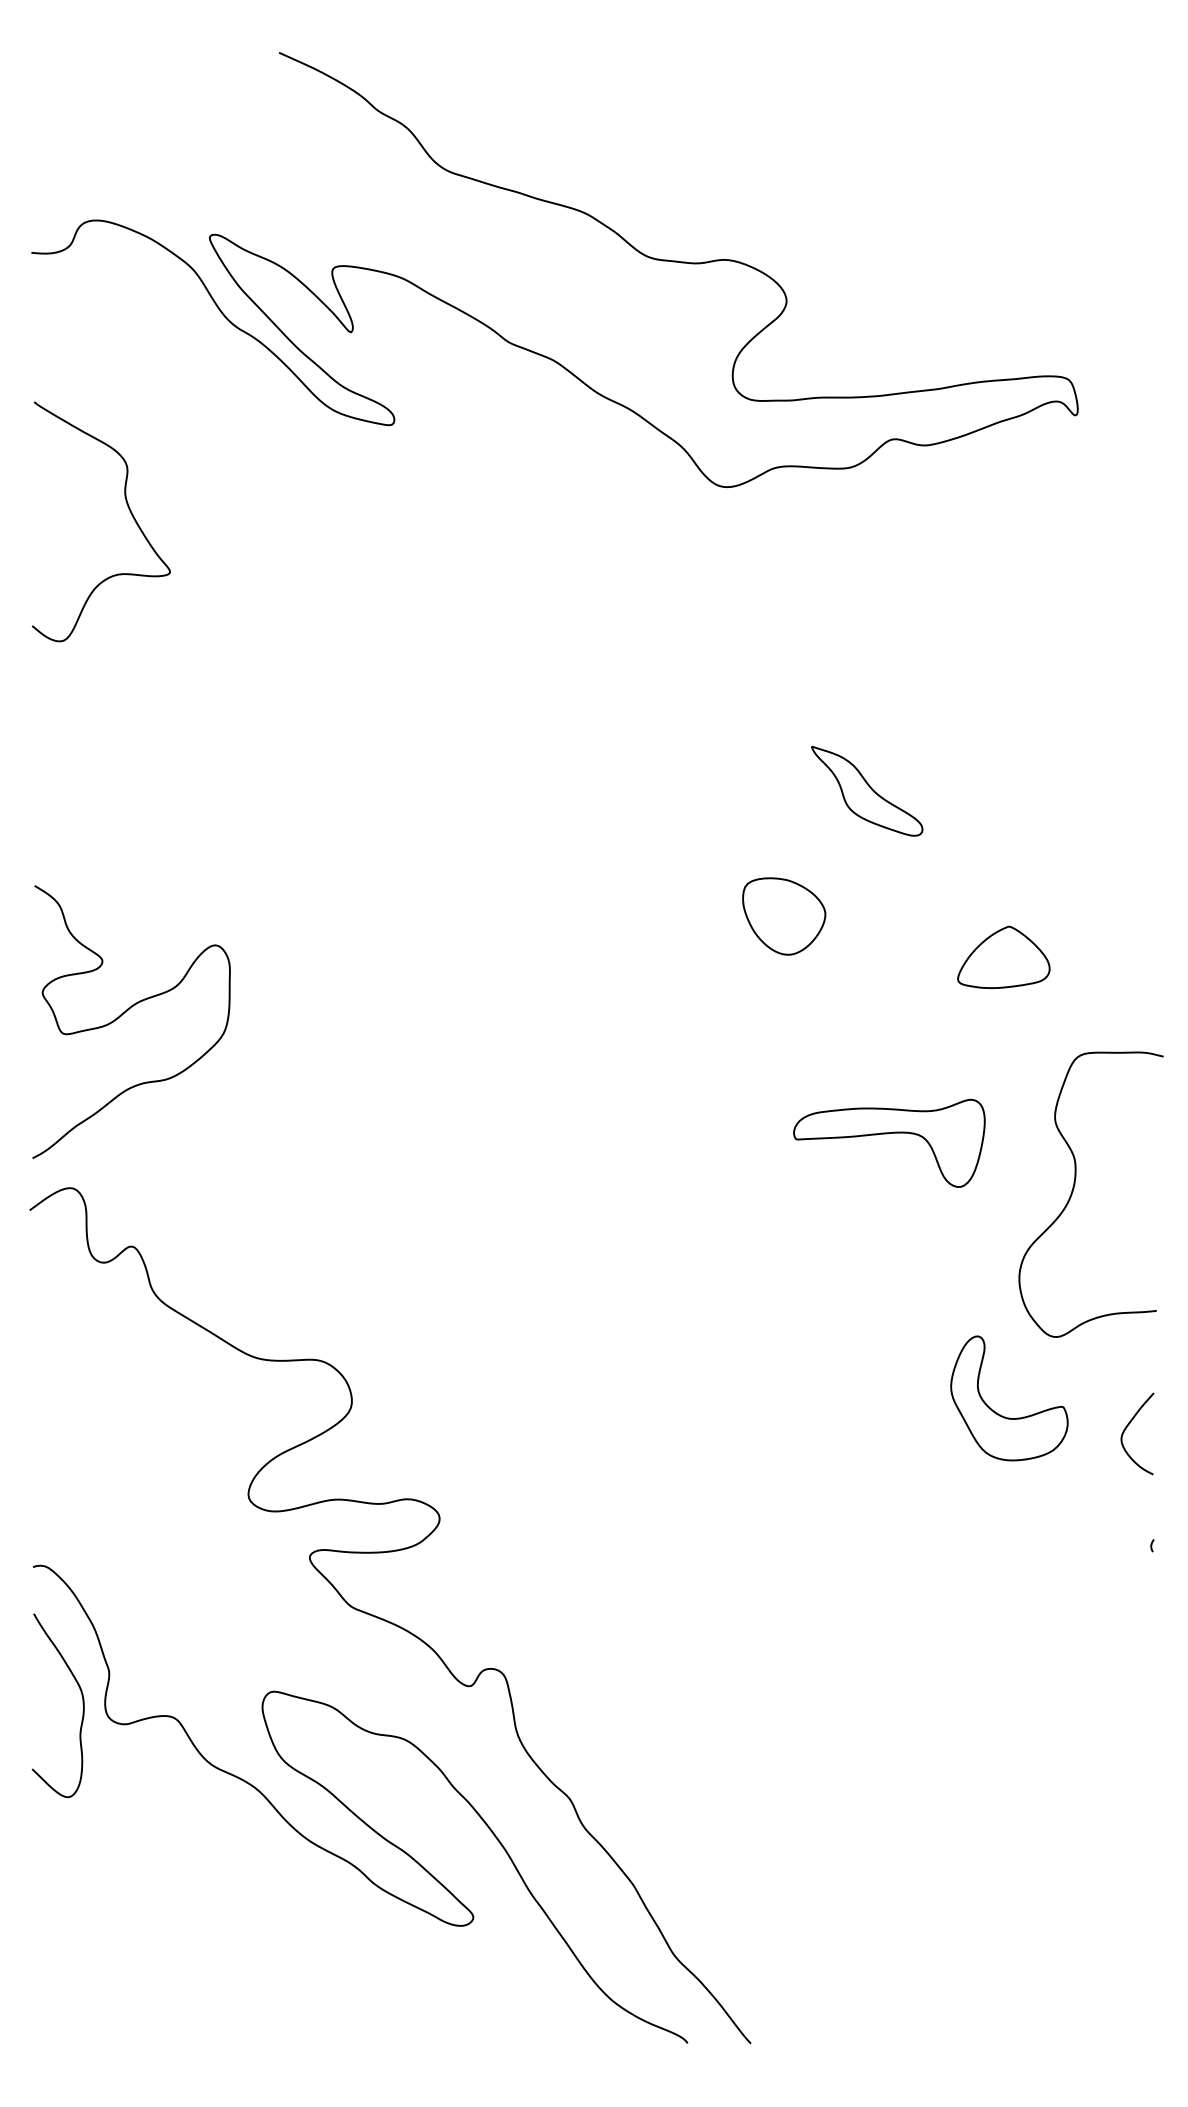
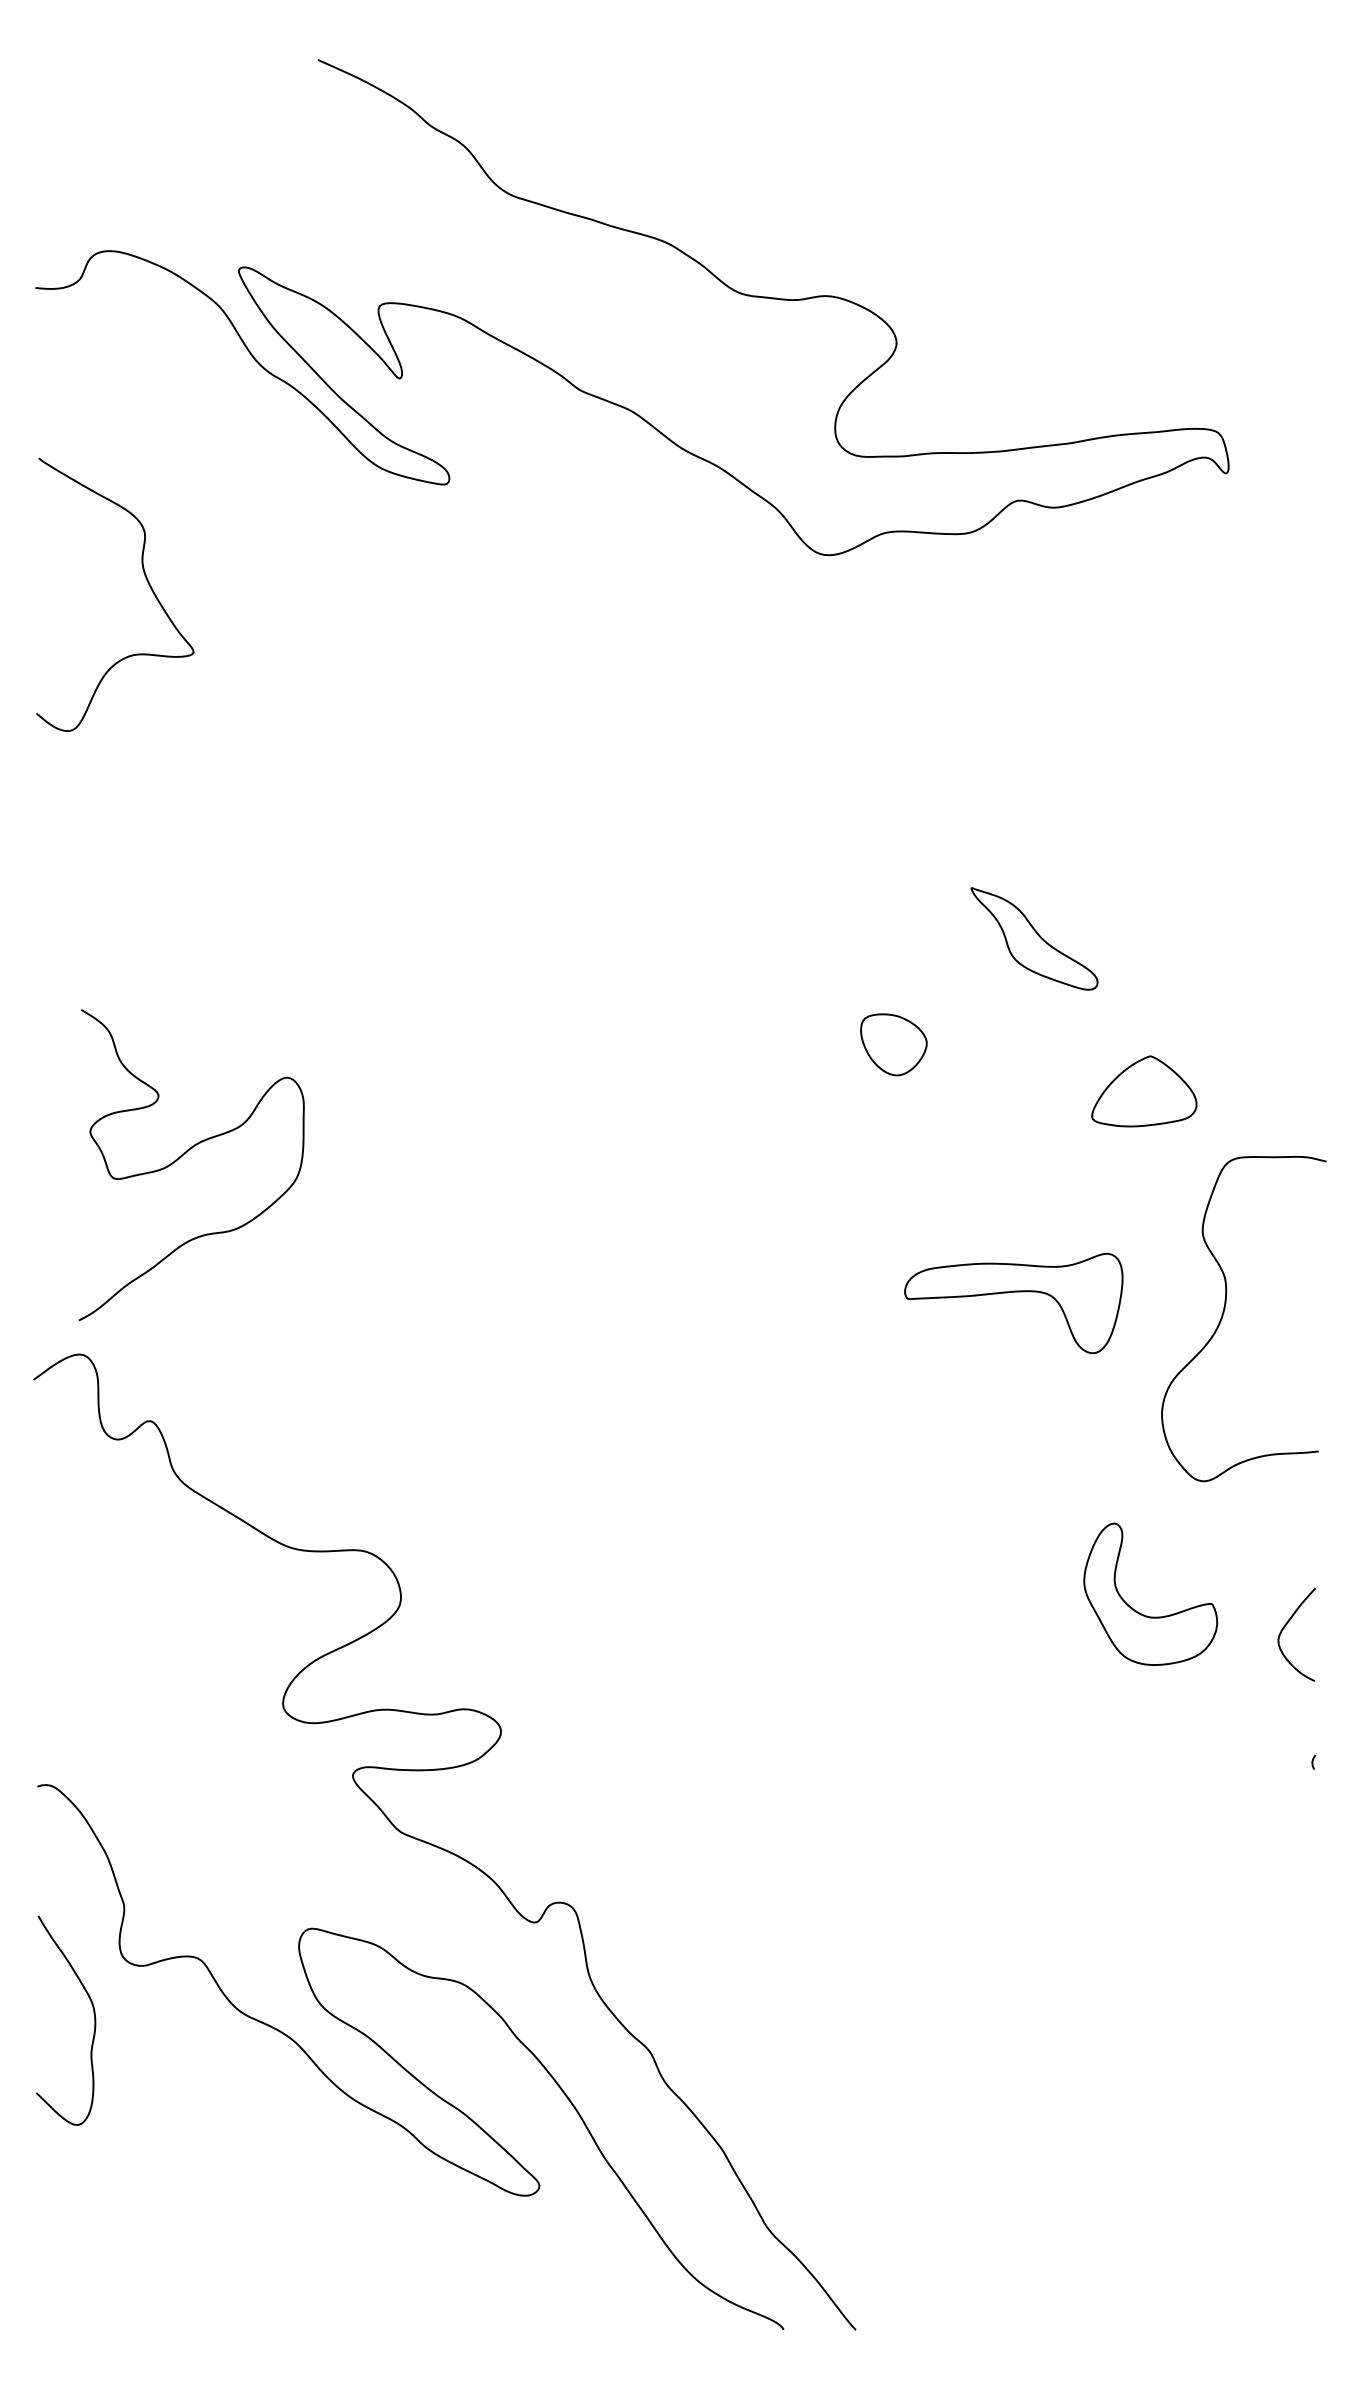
part: (867, 790) -> (1034, 938), moved
part: (783, 916) -> (893, 1044), size x0.7
curve: (123, 1014) -> (182, 1156), moved
curve: (1074, 1189) -> (1224, 1313), moved
curve: (82, 1699) -> (93, 2013), moved

